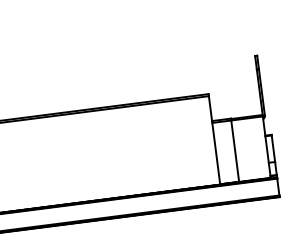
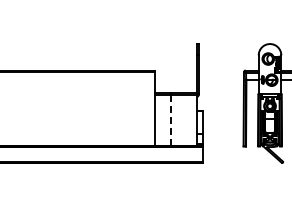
line: (234, 151) -> (170, 120), solid -> dashed

